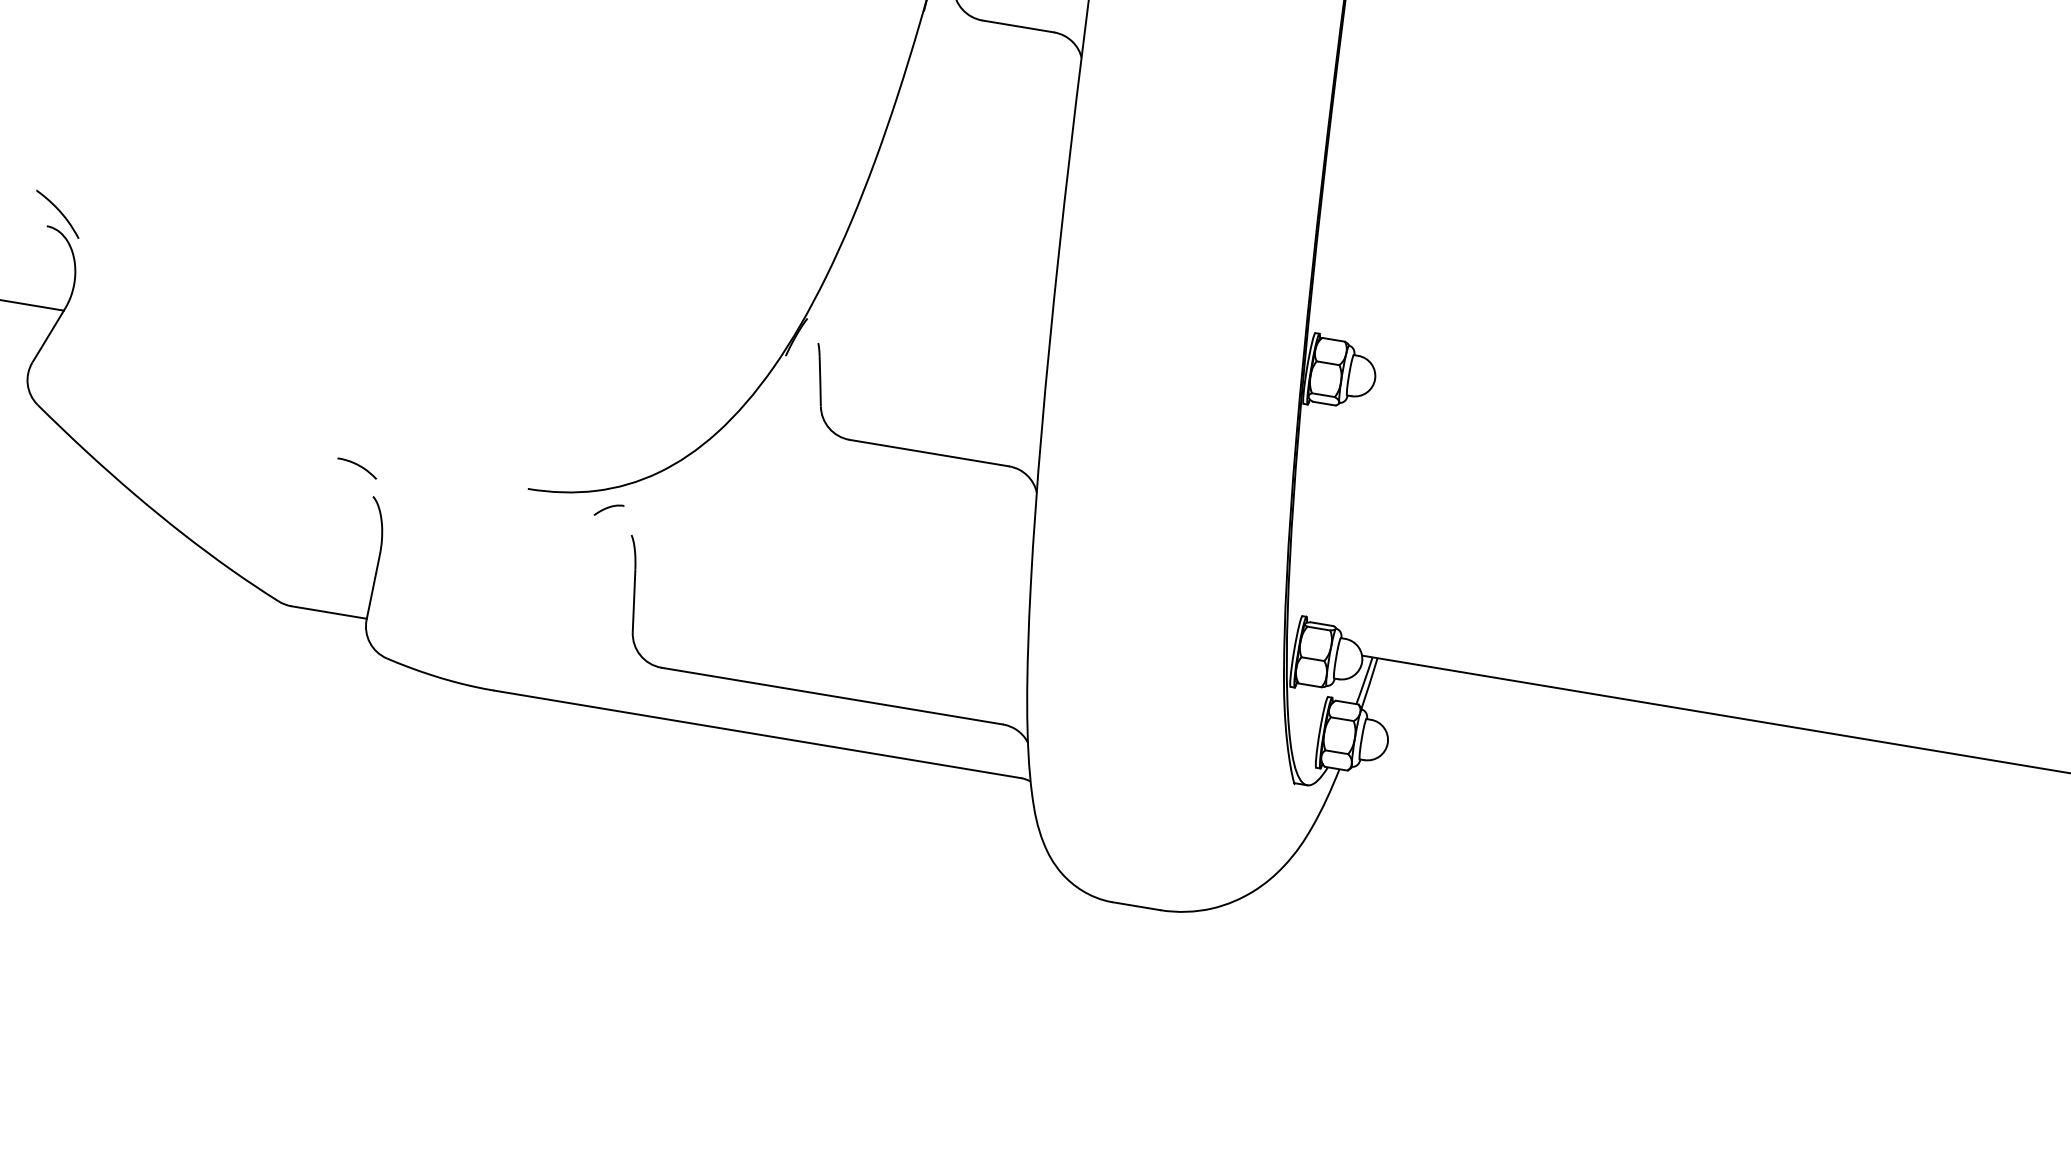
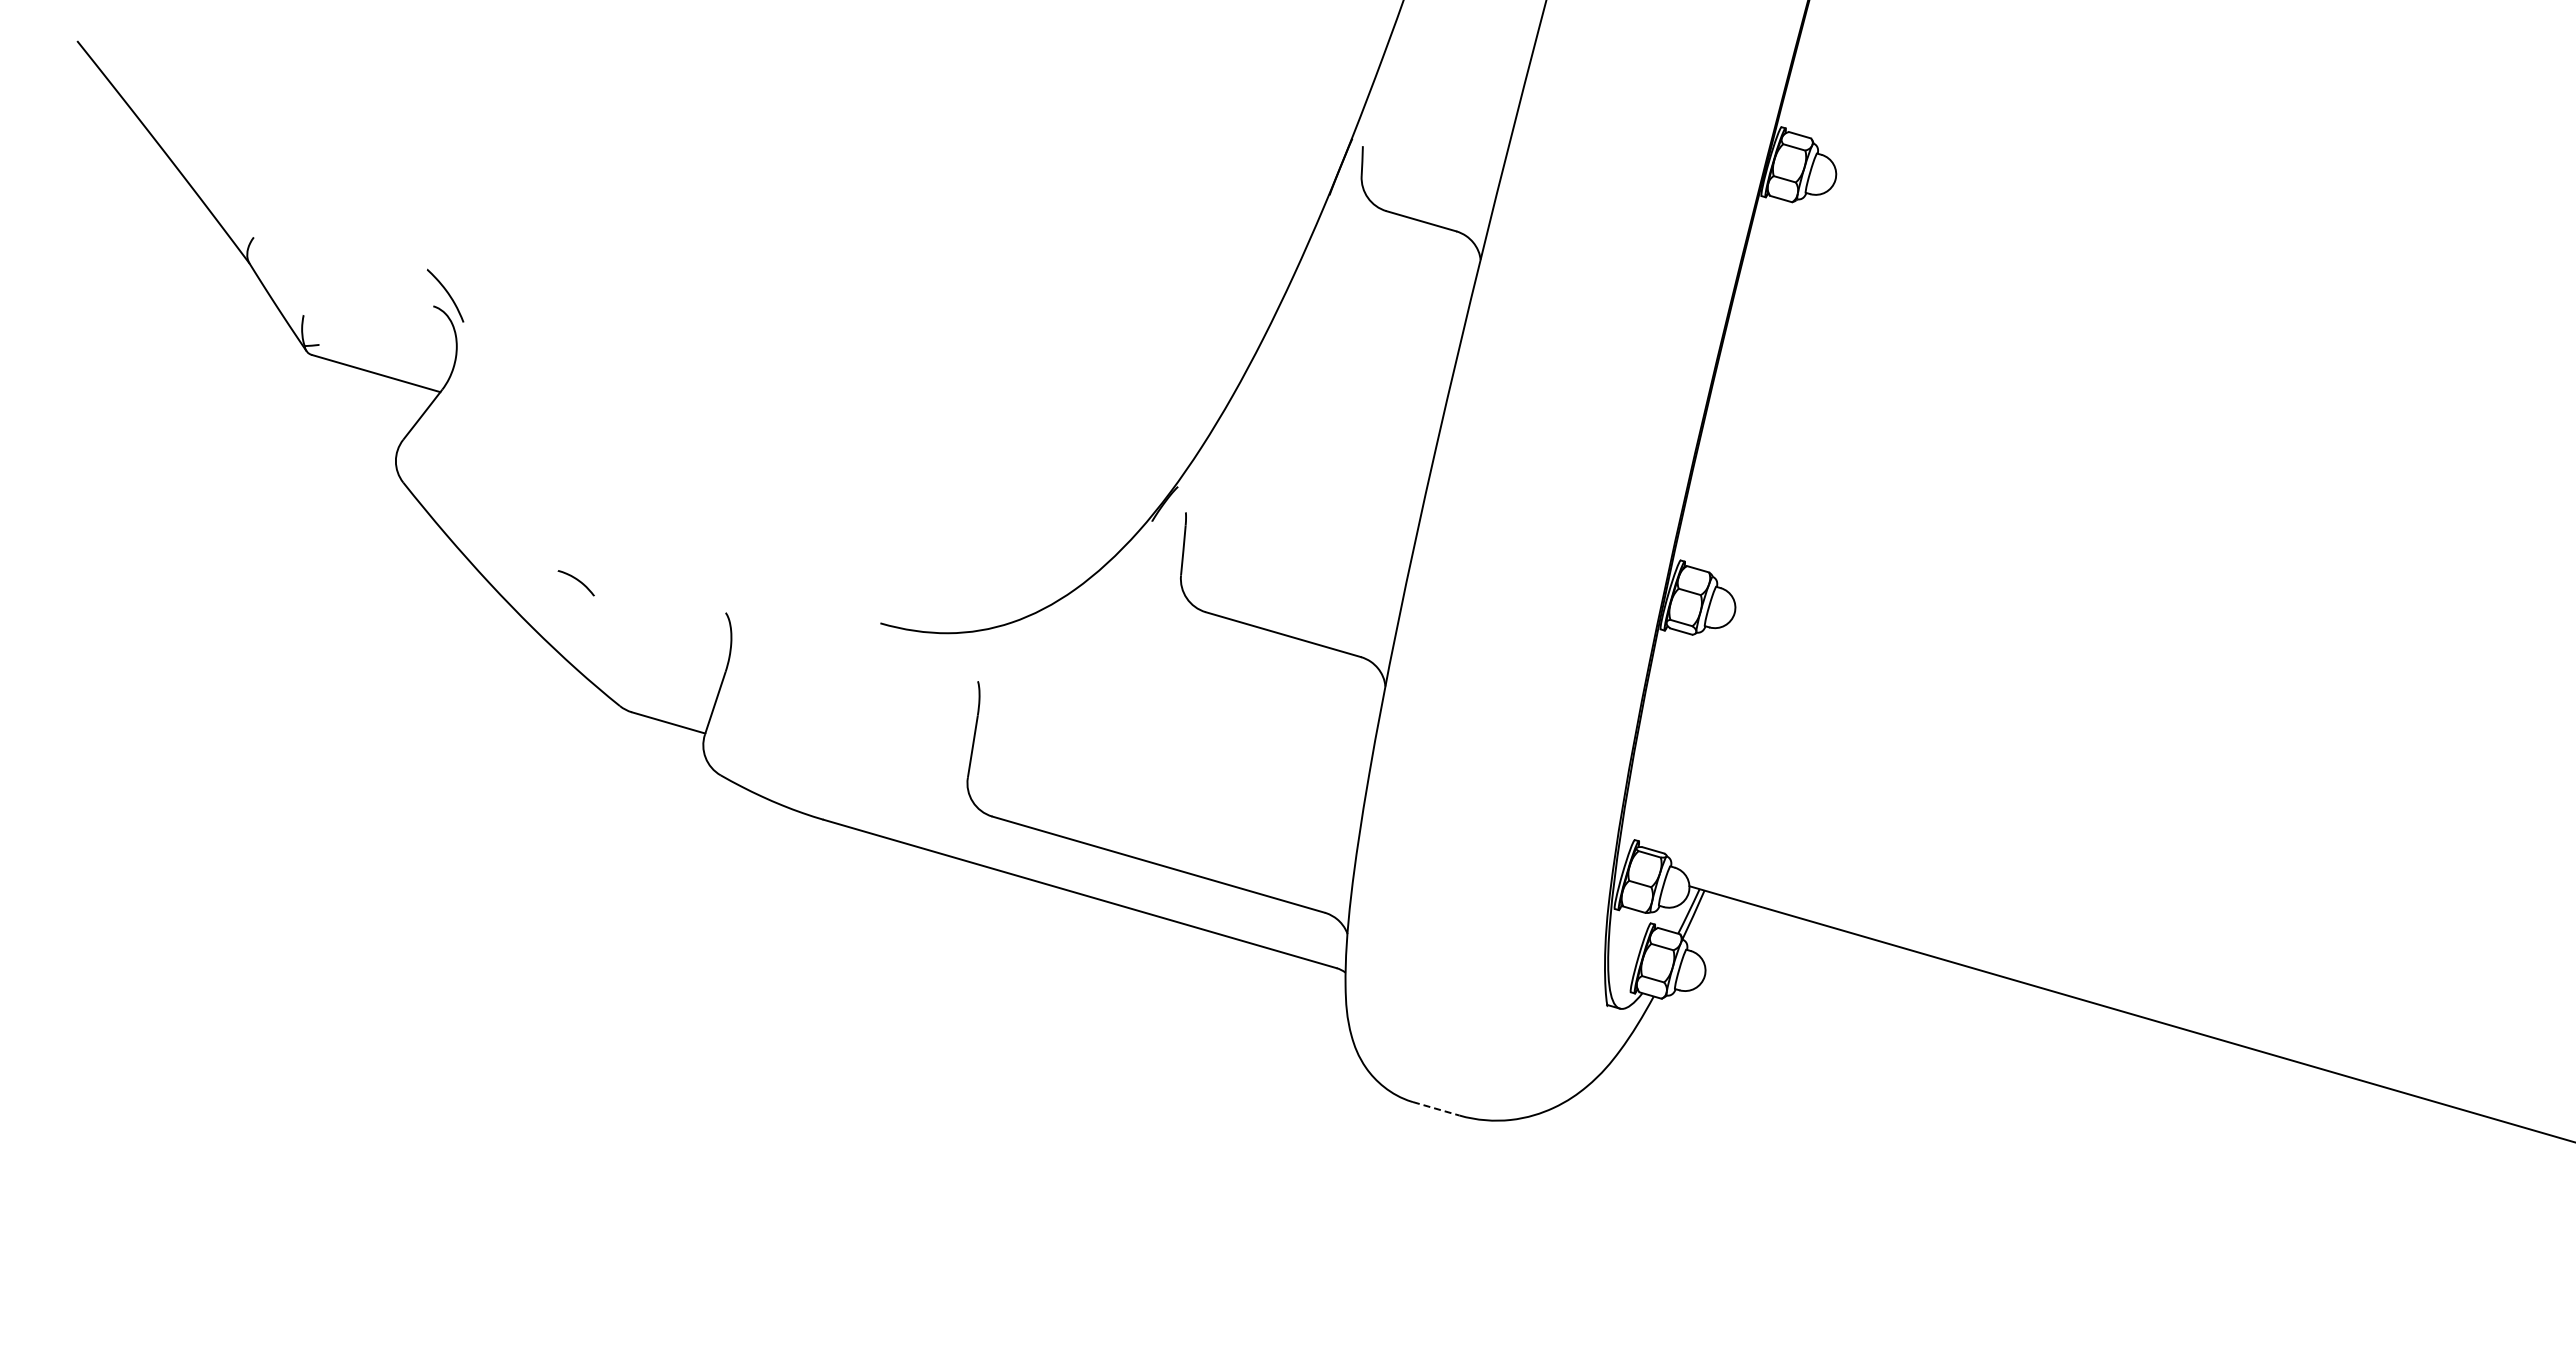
curve: (357, 465) -> (576, 580), moved
curve: (608, 508) -> (958, 652), removed
line: (1136, 905) -> (1436, 1108), solid -> dashed

